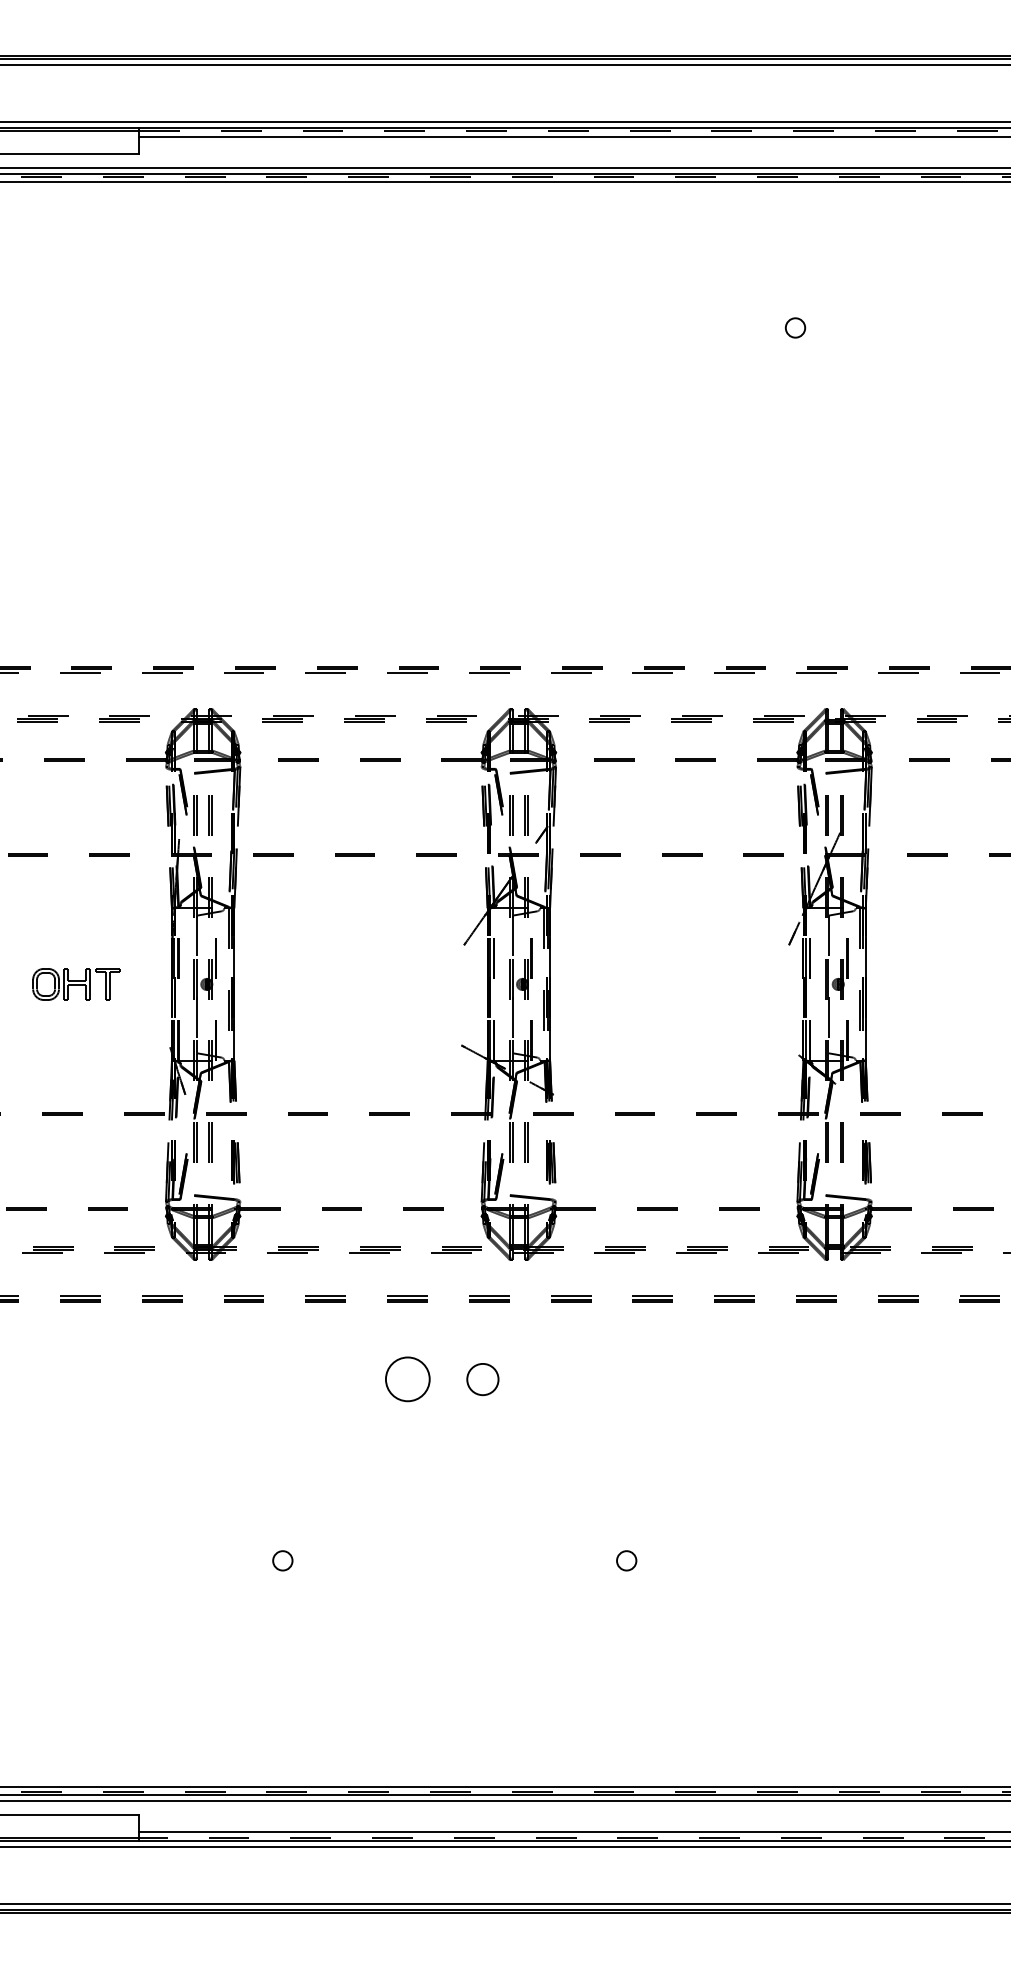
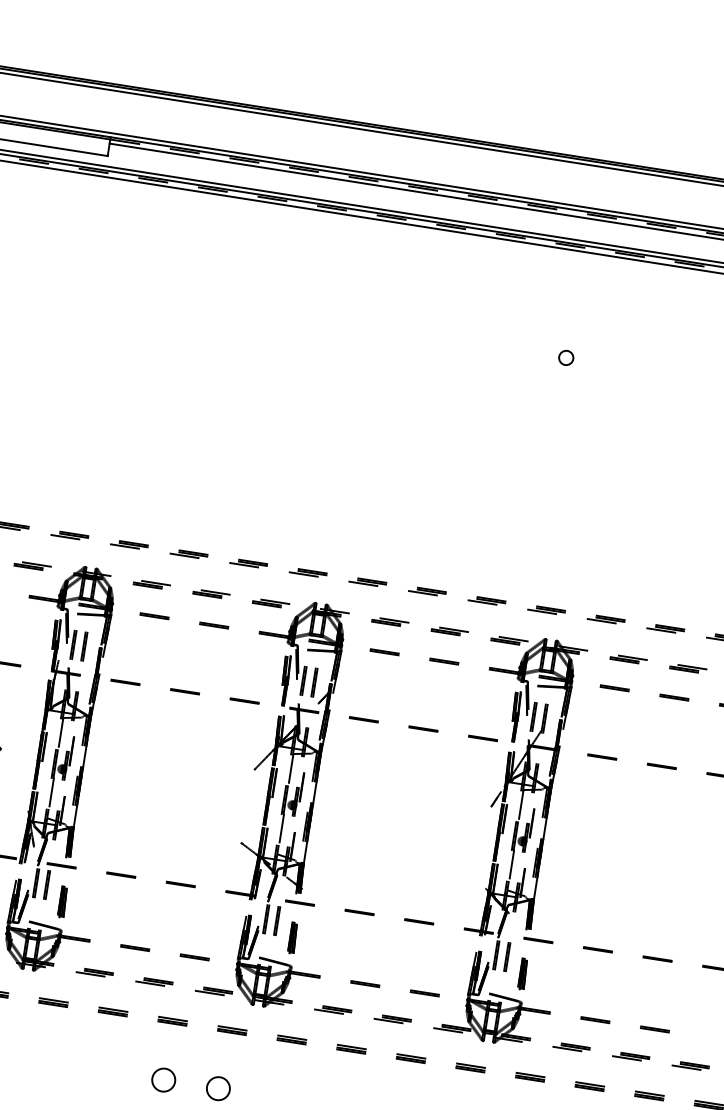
circle: (407, 1379) -> (163, 1080), size x0.71

